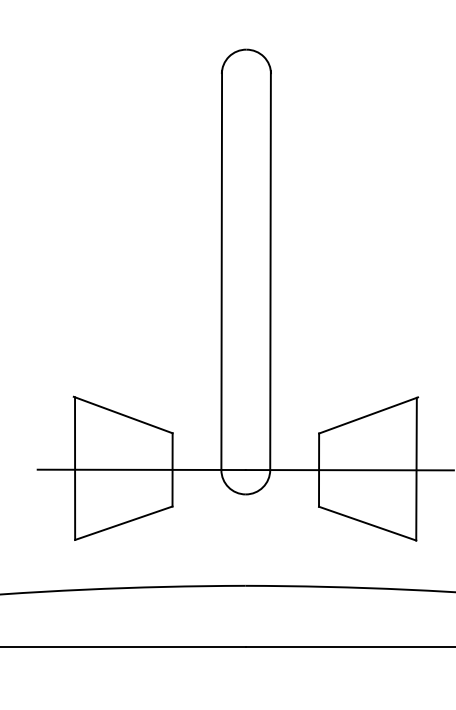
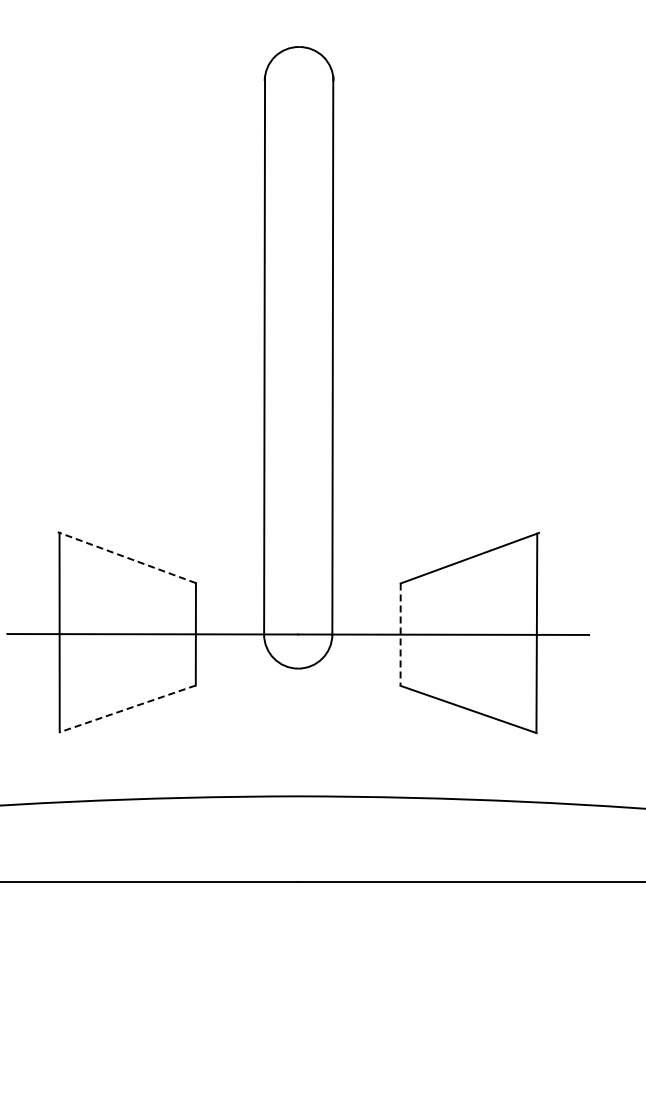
line: (122, 414) -> (126, 557), solid -> dashed
line: (318, 470) -> (400, 635), solid -> dashed
line: (123, 522) -> (127, 708), solid -> dashed

